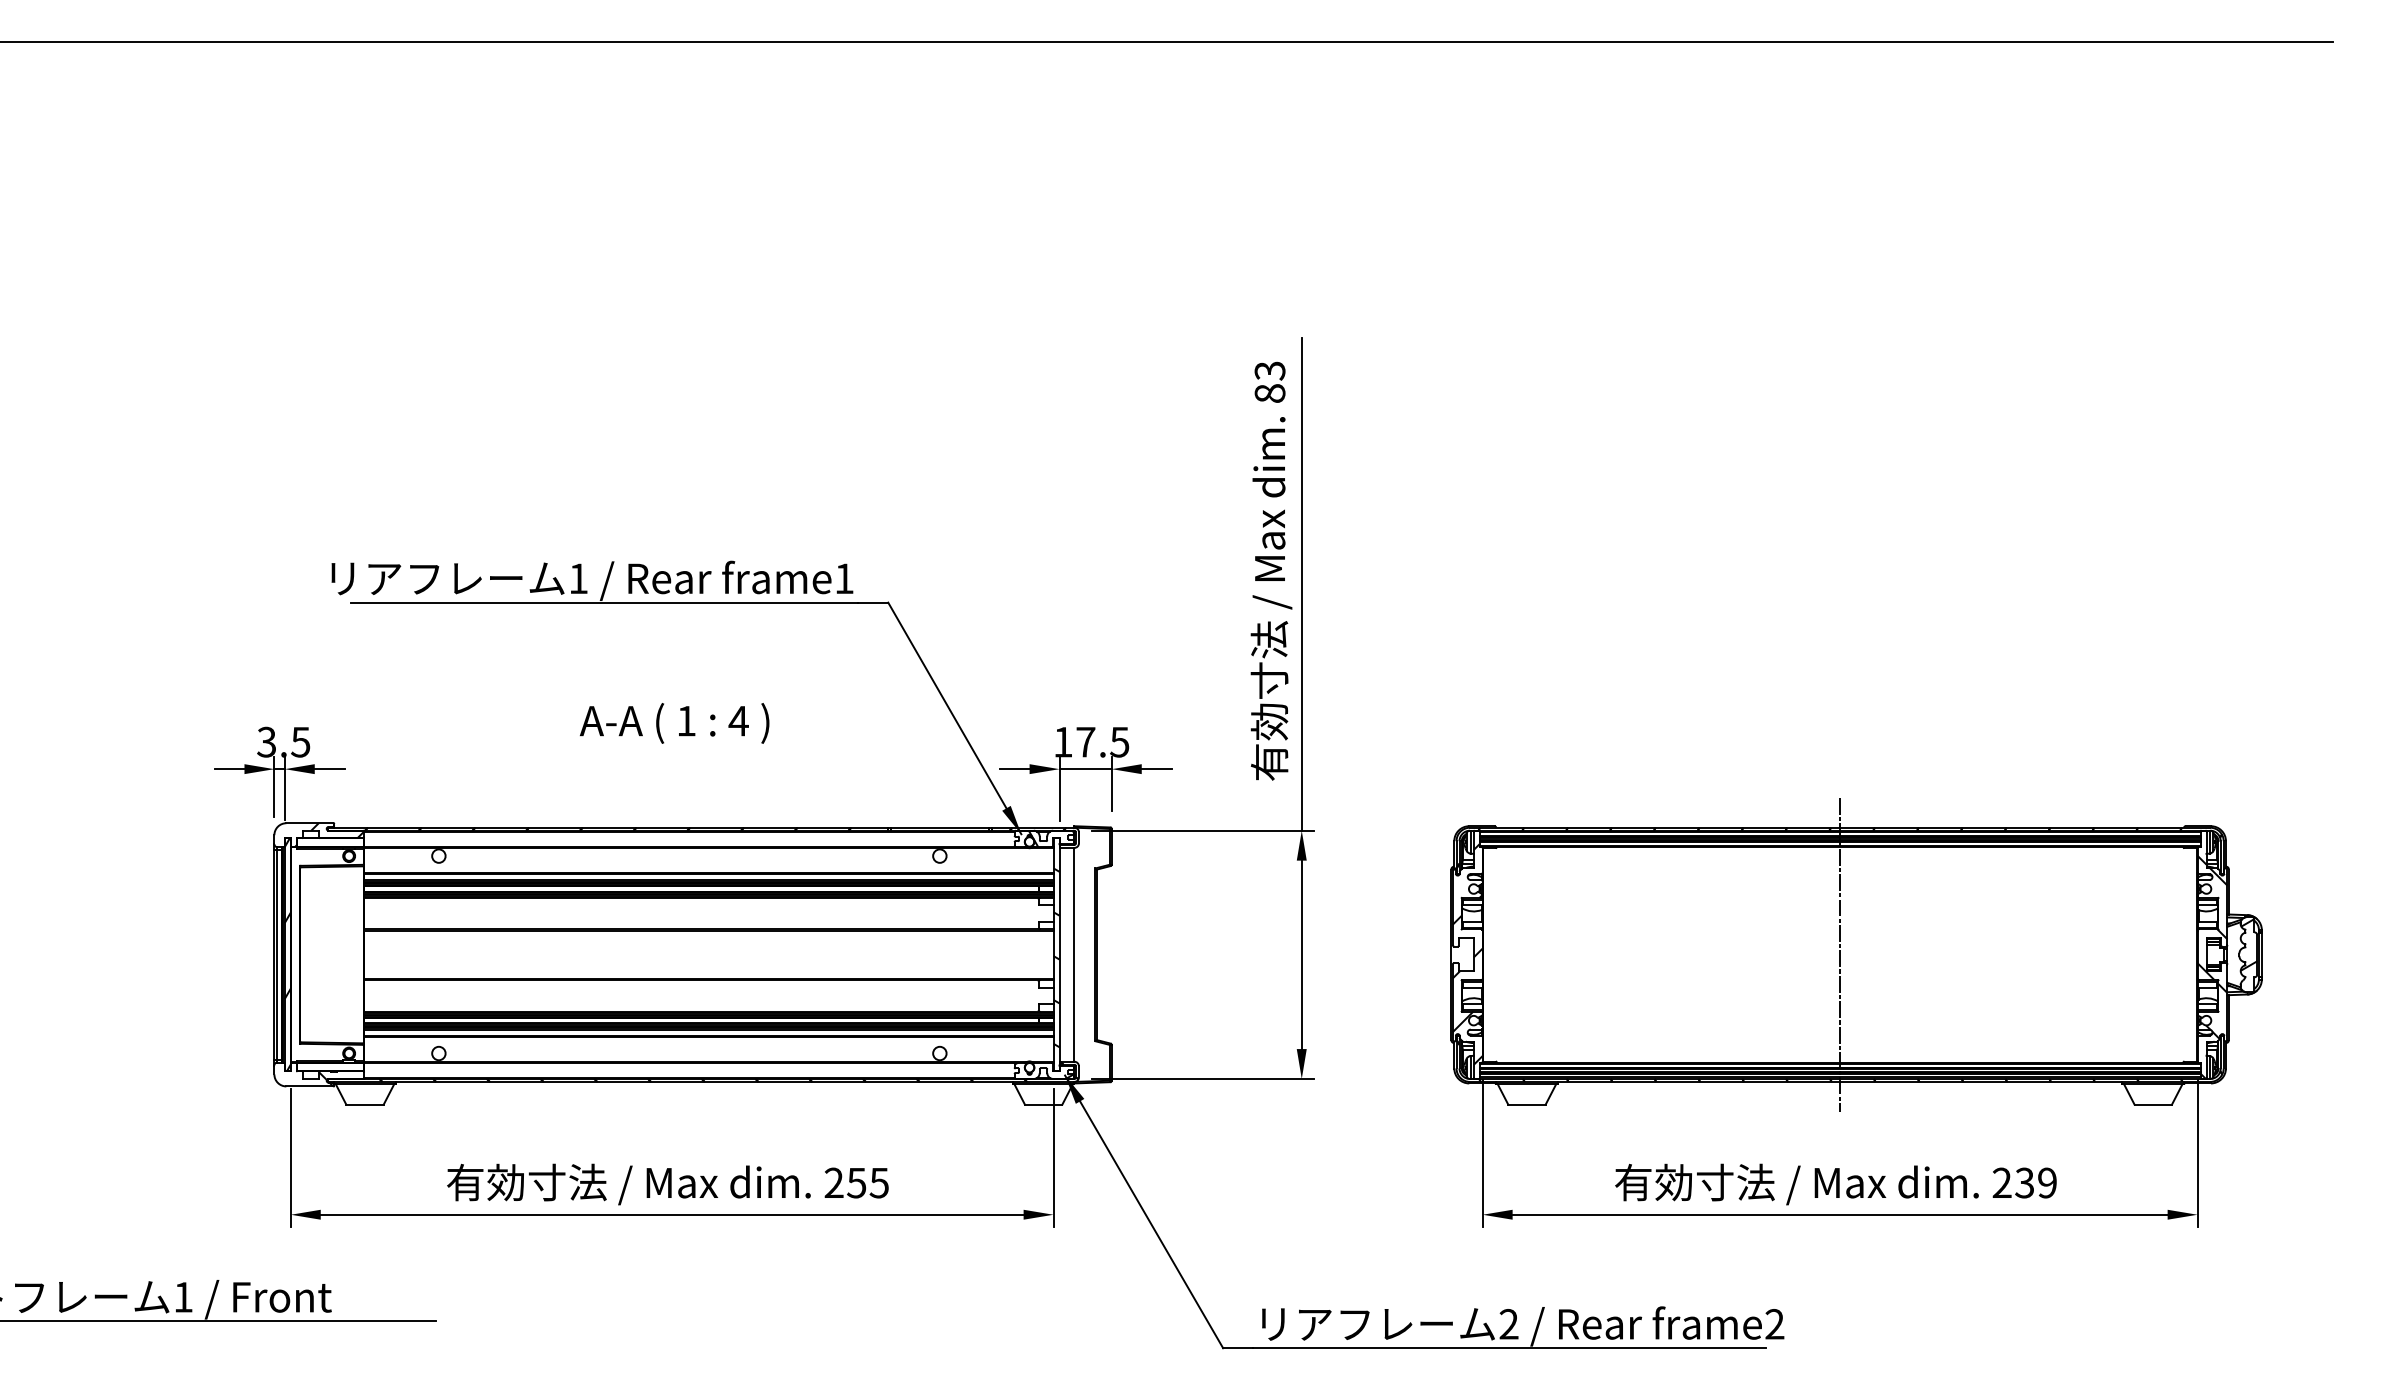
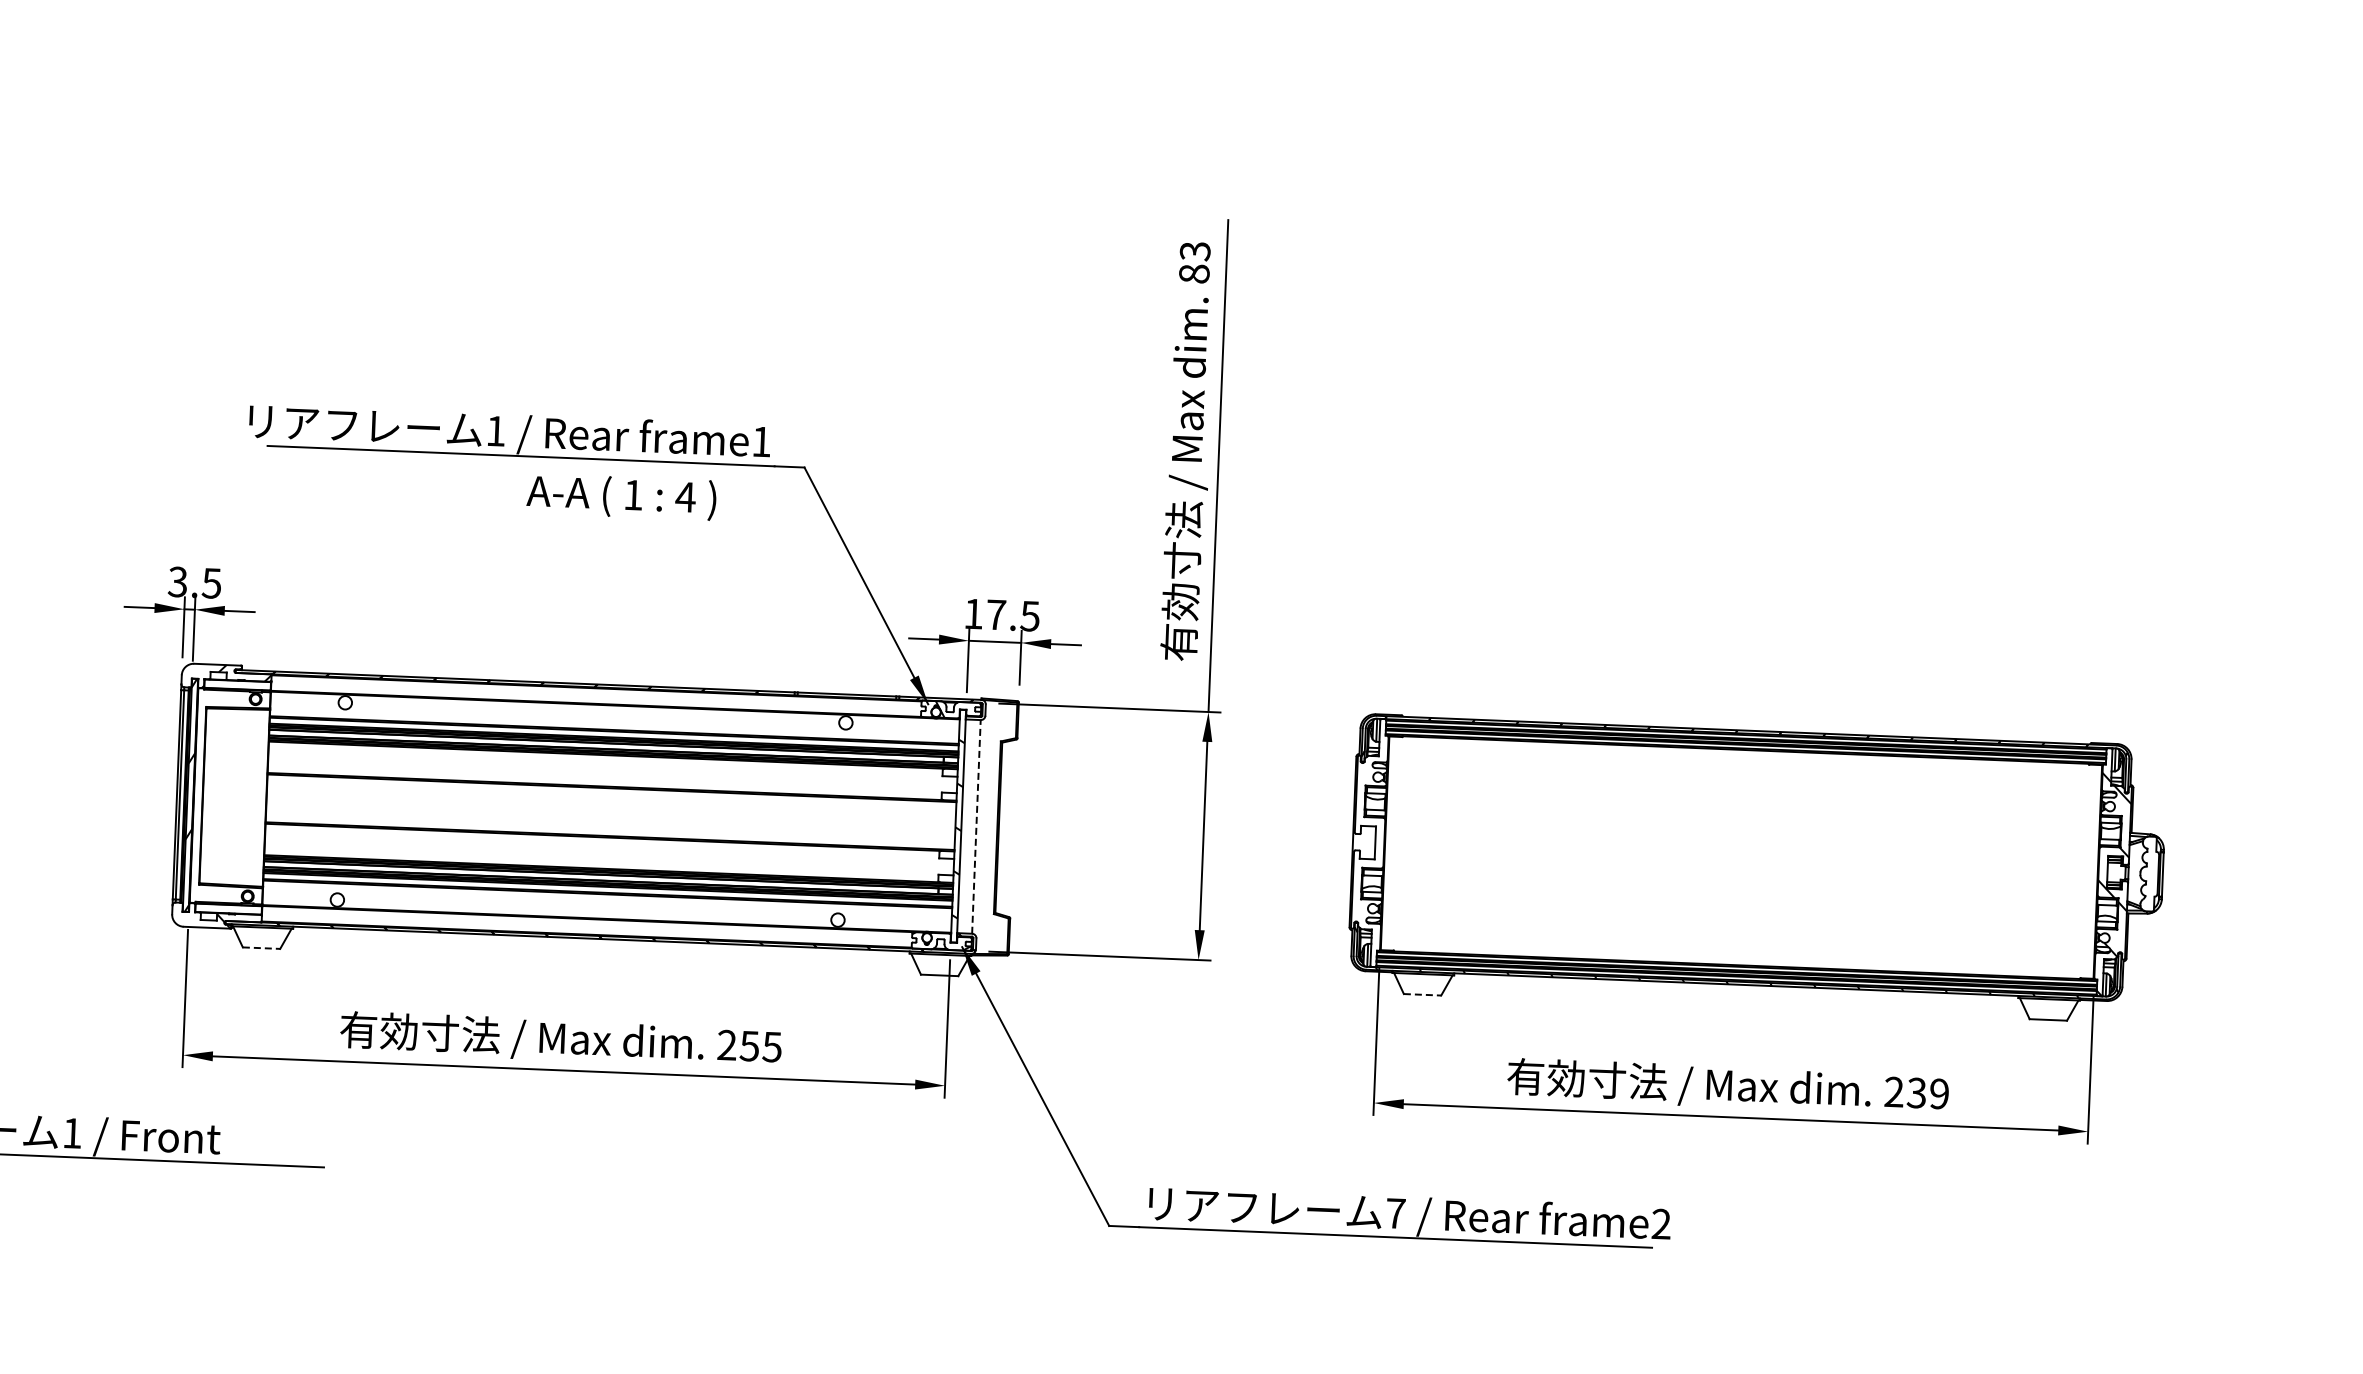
text: (674, 723) -> (621, 497), moved
hatch: (2248, 944) -> (2149, 863), removed
line: (1074, 954) -> (976, 826), solid -> dashed
hatch: (1467, 954) -> (1369, 842), removed
line: (1840, 954) -> (1741, 857), removed
hatch: (1839, 1060) -> (1736, 963), removed
line: (365, 1104) -> (262, 948), solid -> dashed
line: (1526, 1104) -> (1422, 994), solid -> dashed
text: (1508, 1324) -> (1395, 1213), 2 -> 7

